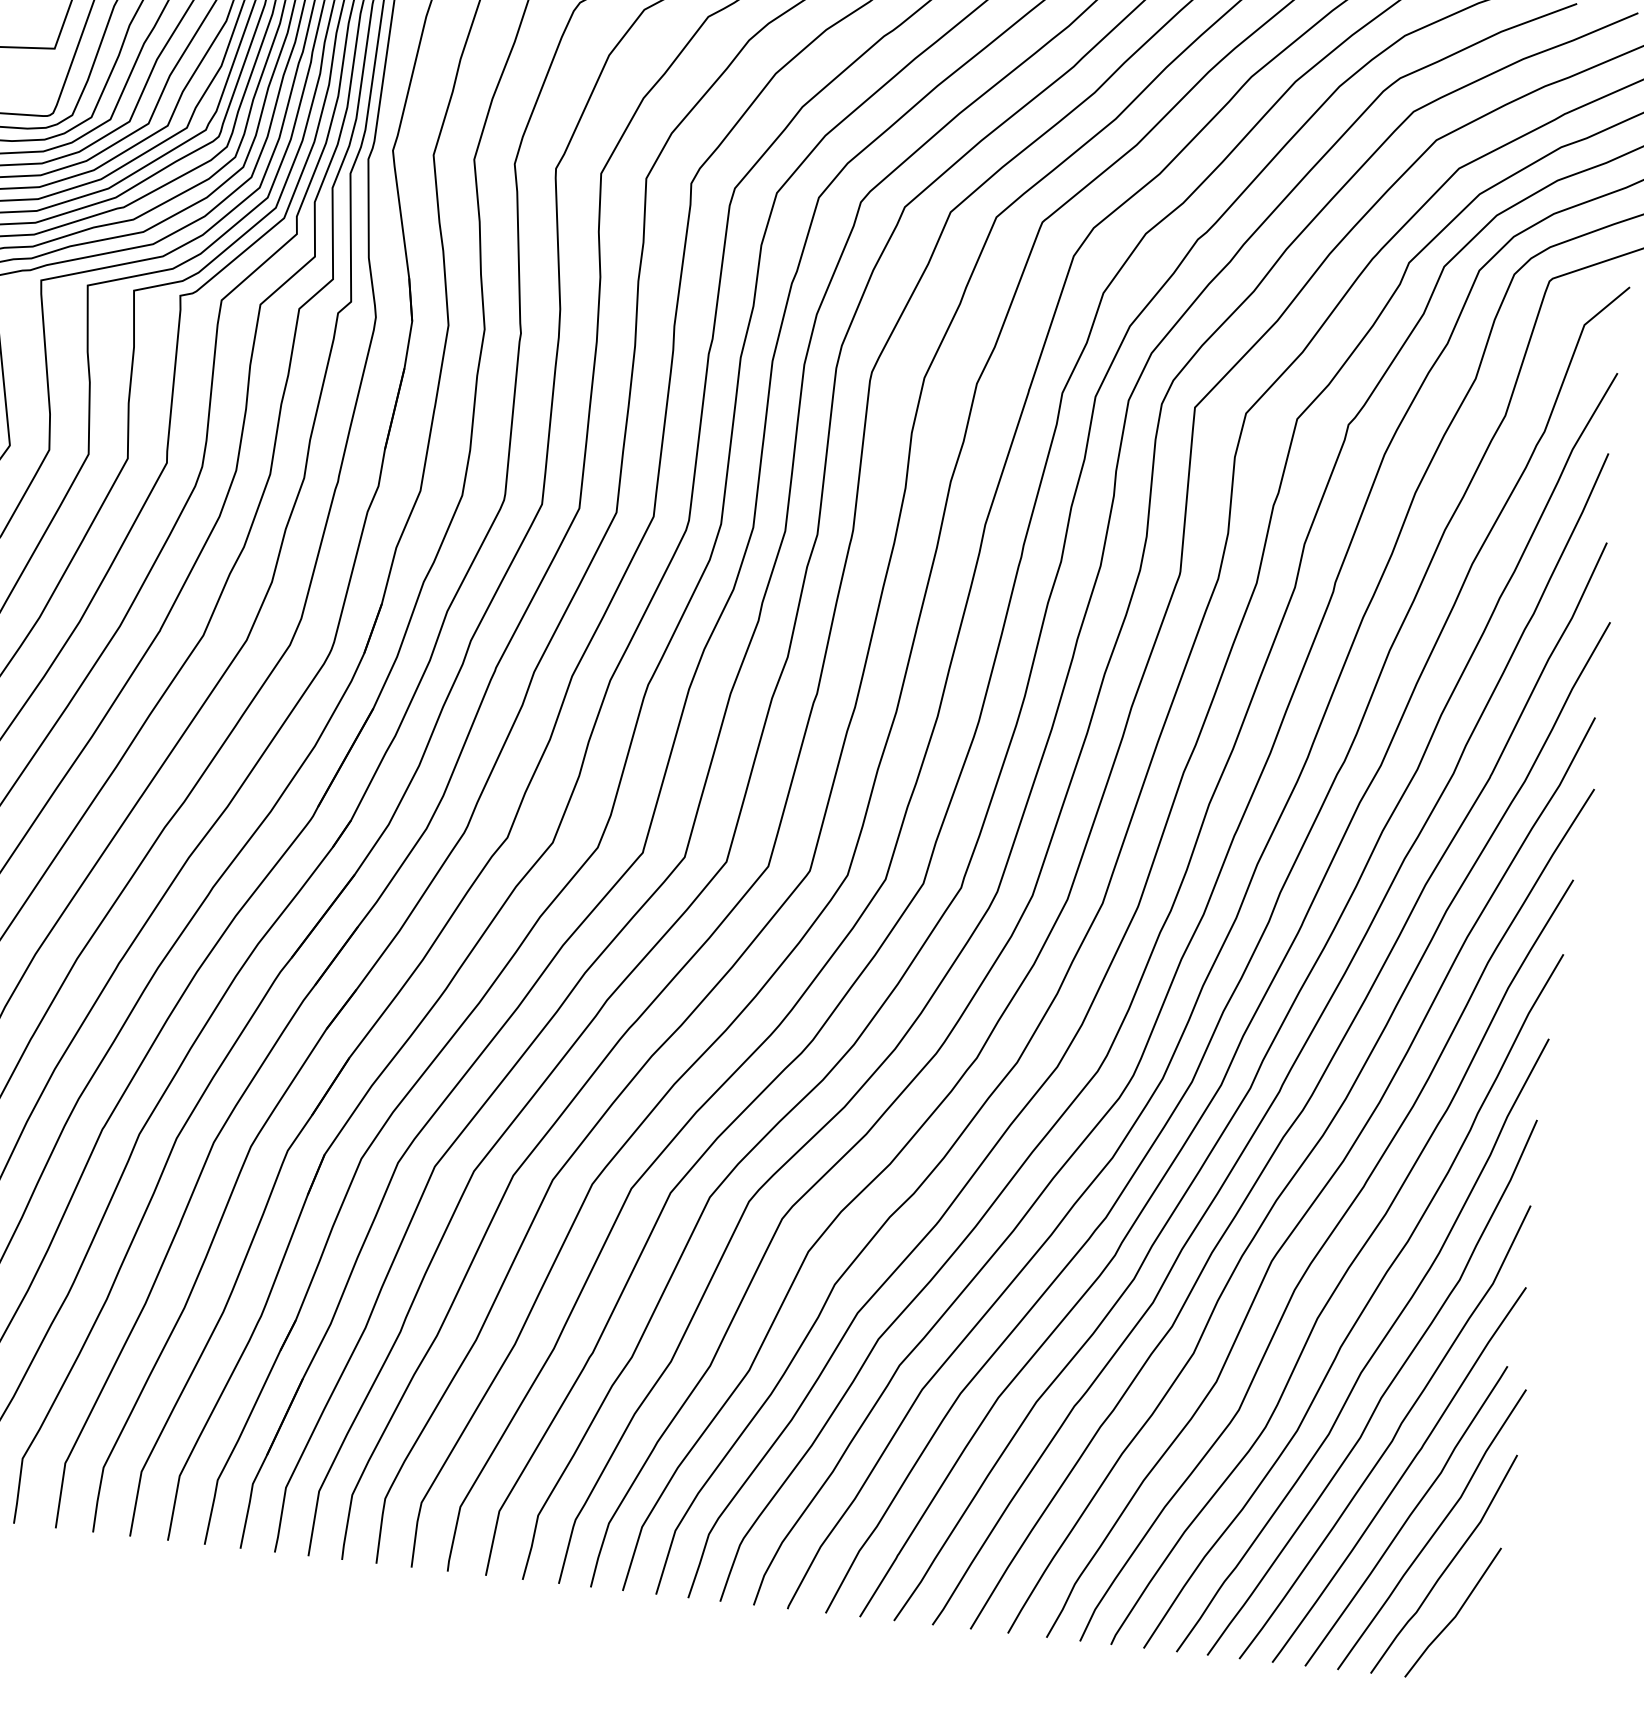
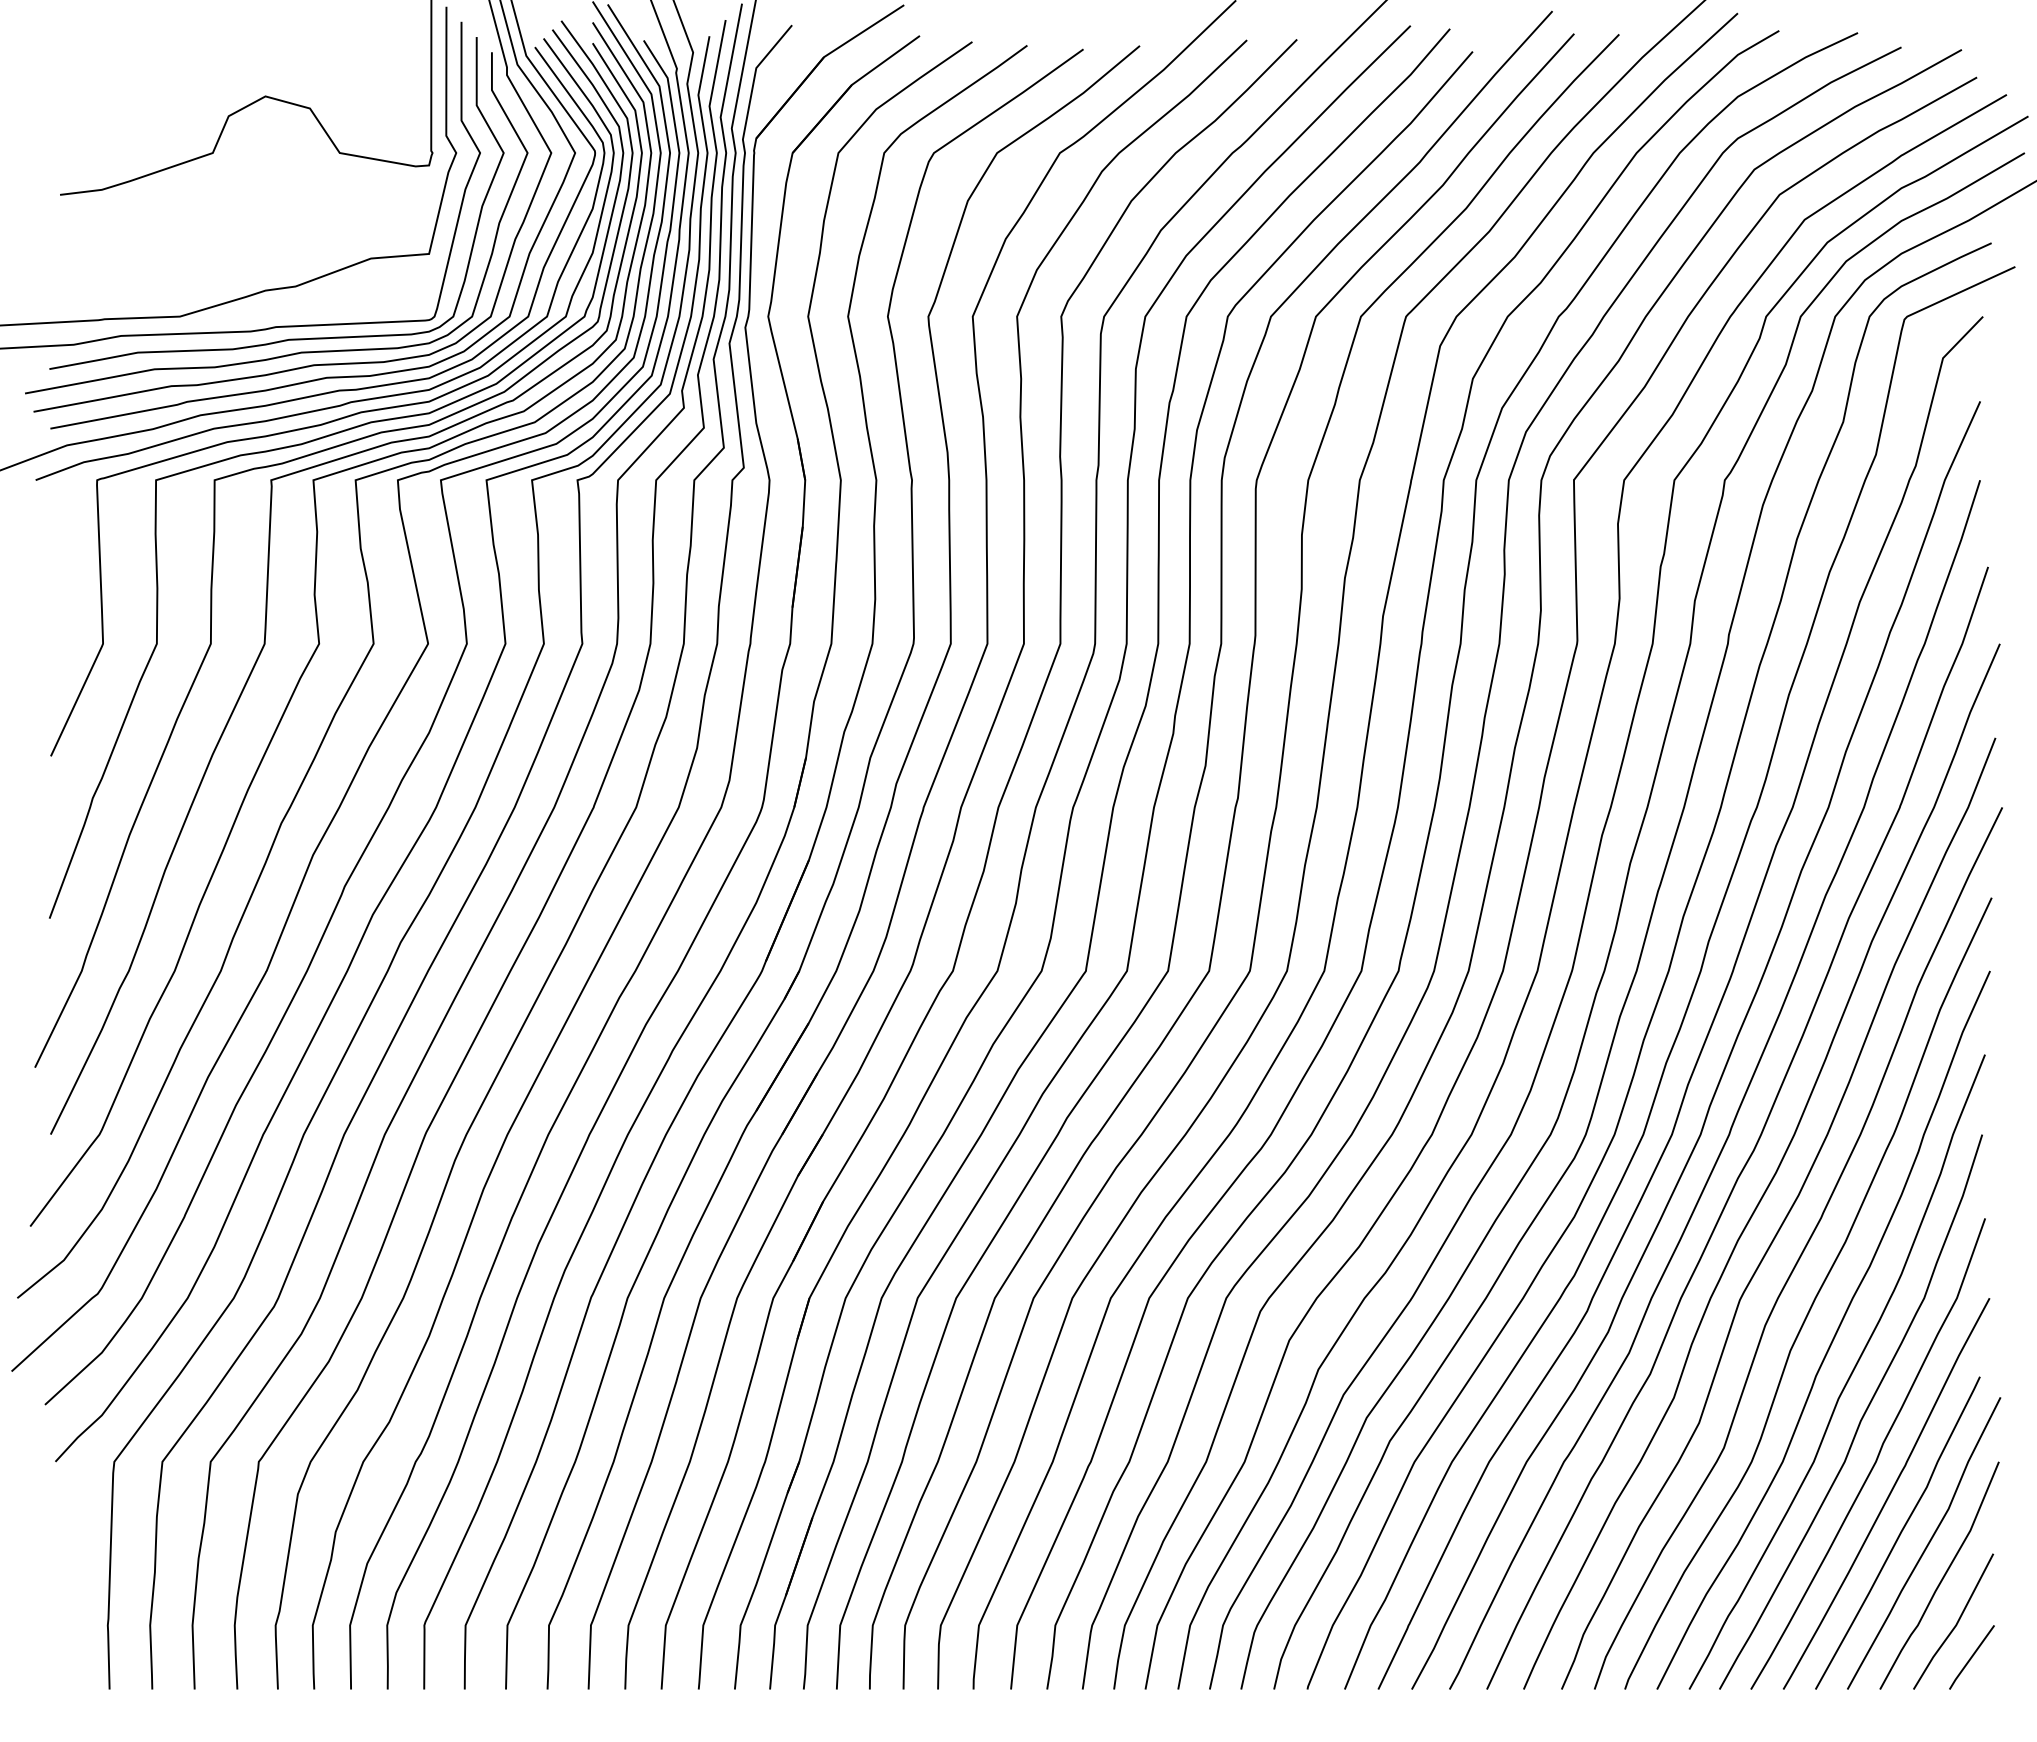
line: (1467, 1651) -> (1971, 1657), added

